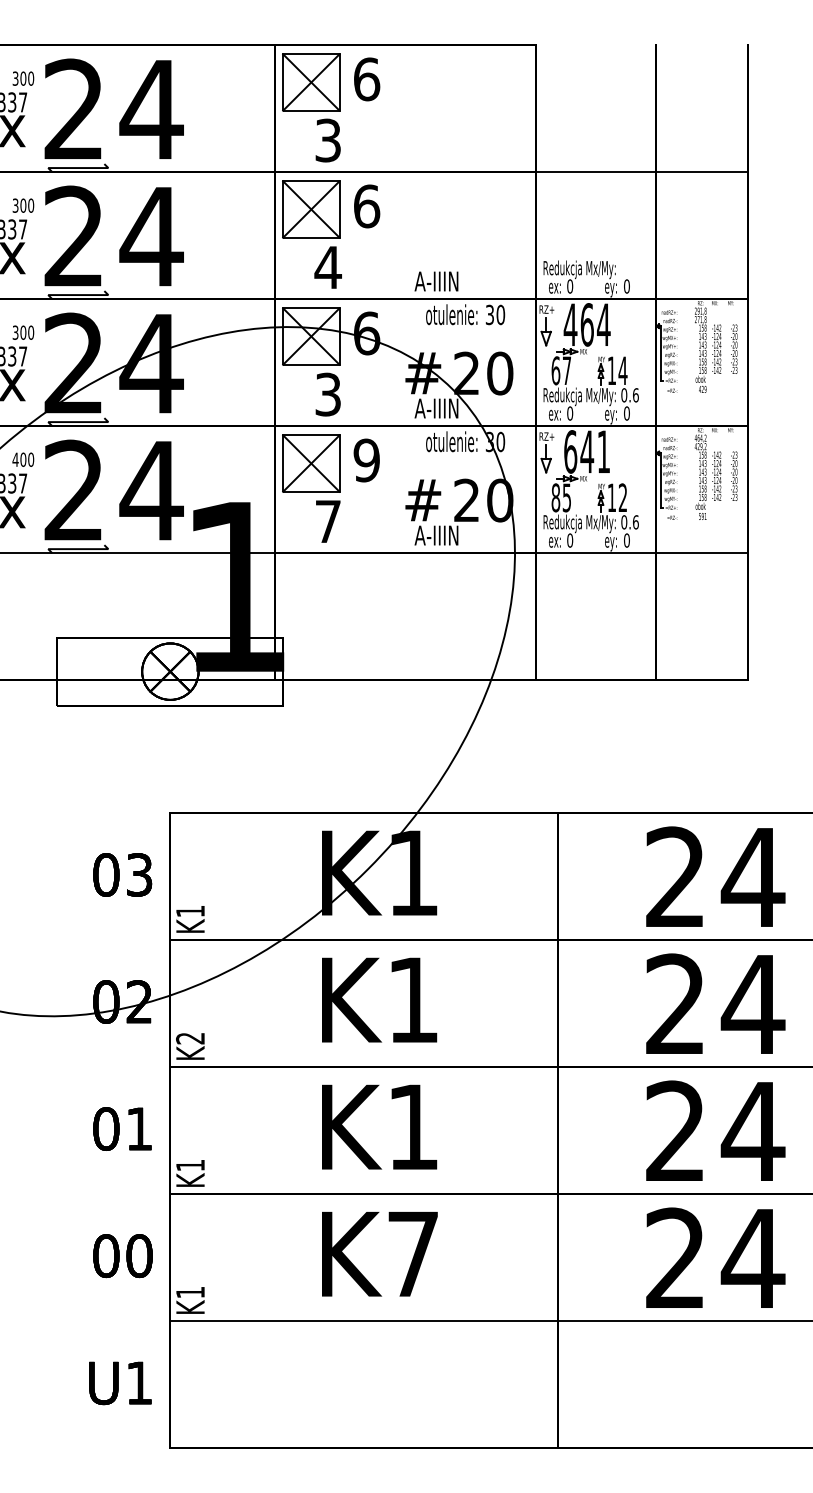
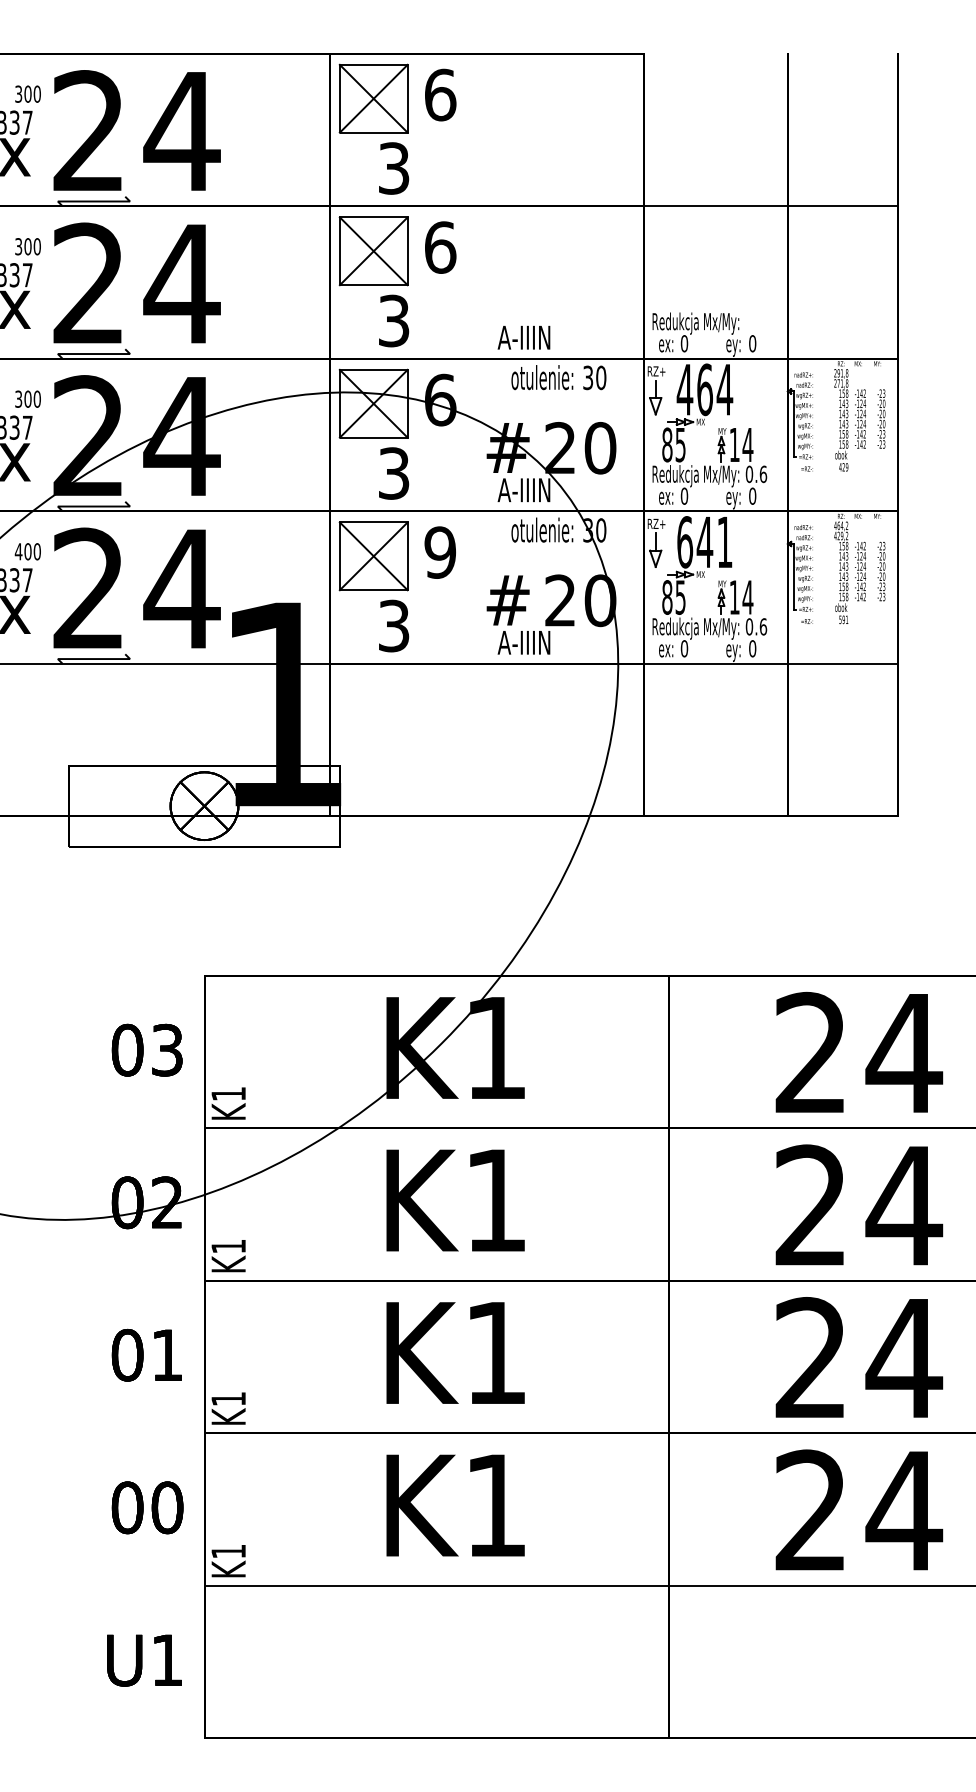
text: (327, 267) -> (393, 320), 4 -> 3
text: (561, 370) -> (673, 444), 67 -> 85
text: (622, 497) -> (747, 597), 12 -> 14
text: (328, 521) -> (394, 625), 7 -> 3
text: (190, 1038) -> (228, 1246), K2 -> K1
text: (412, 1254) -> (495, 1505), K7 -> K1

